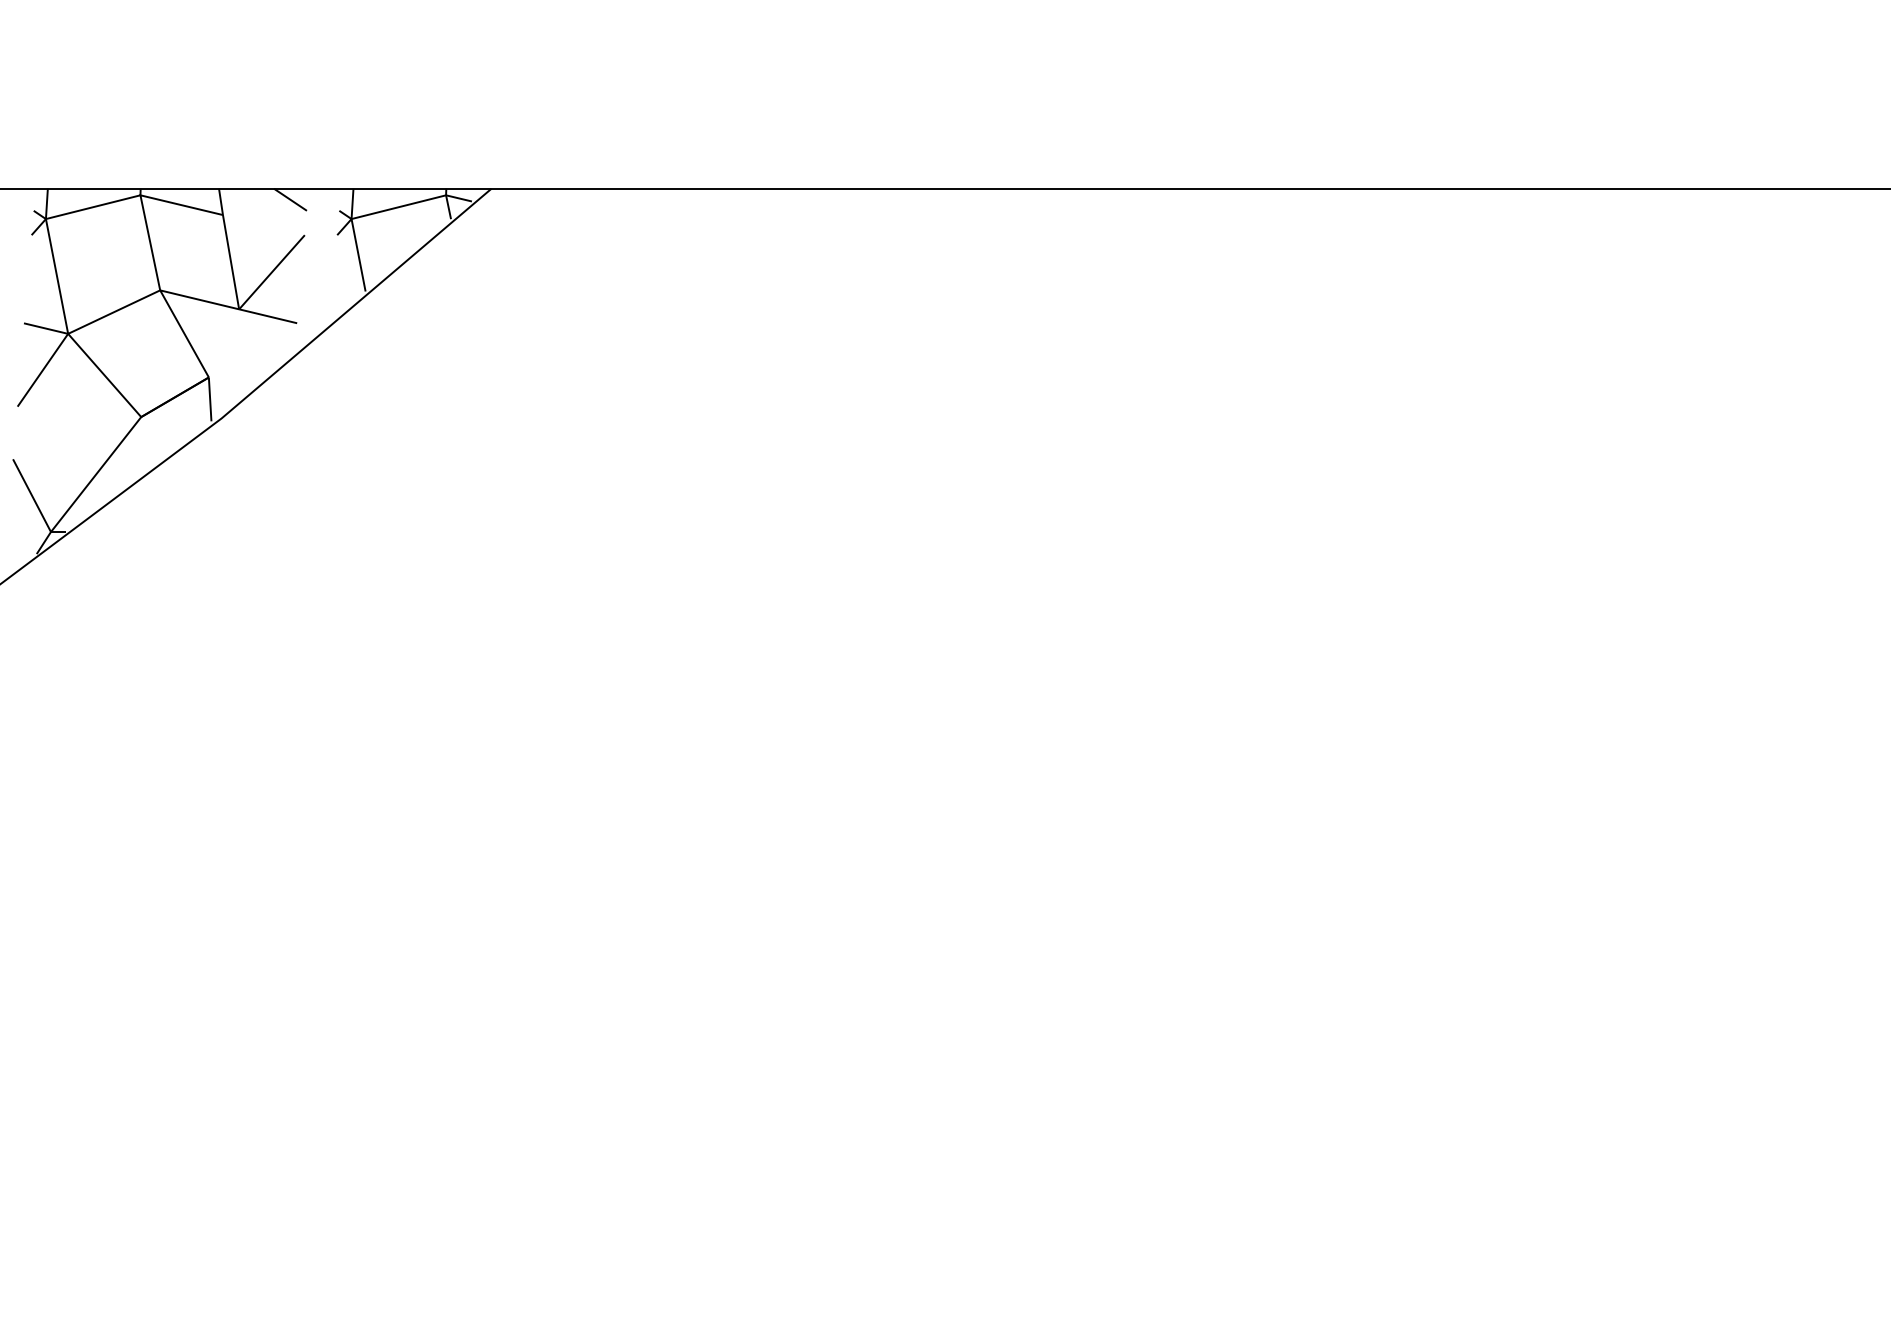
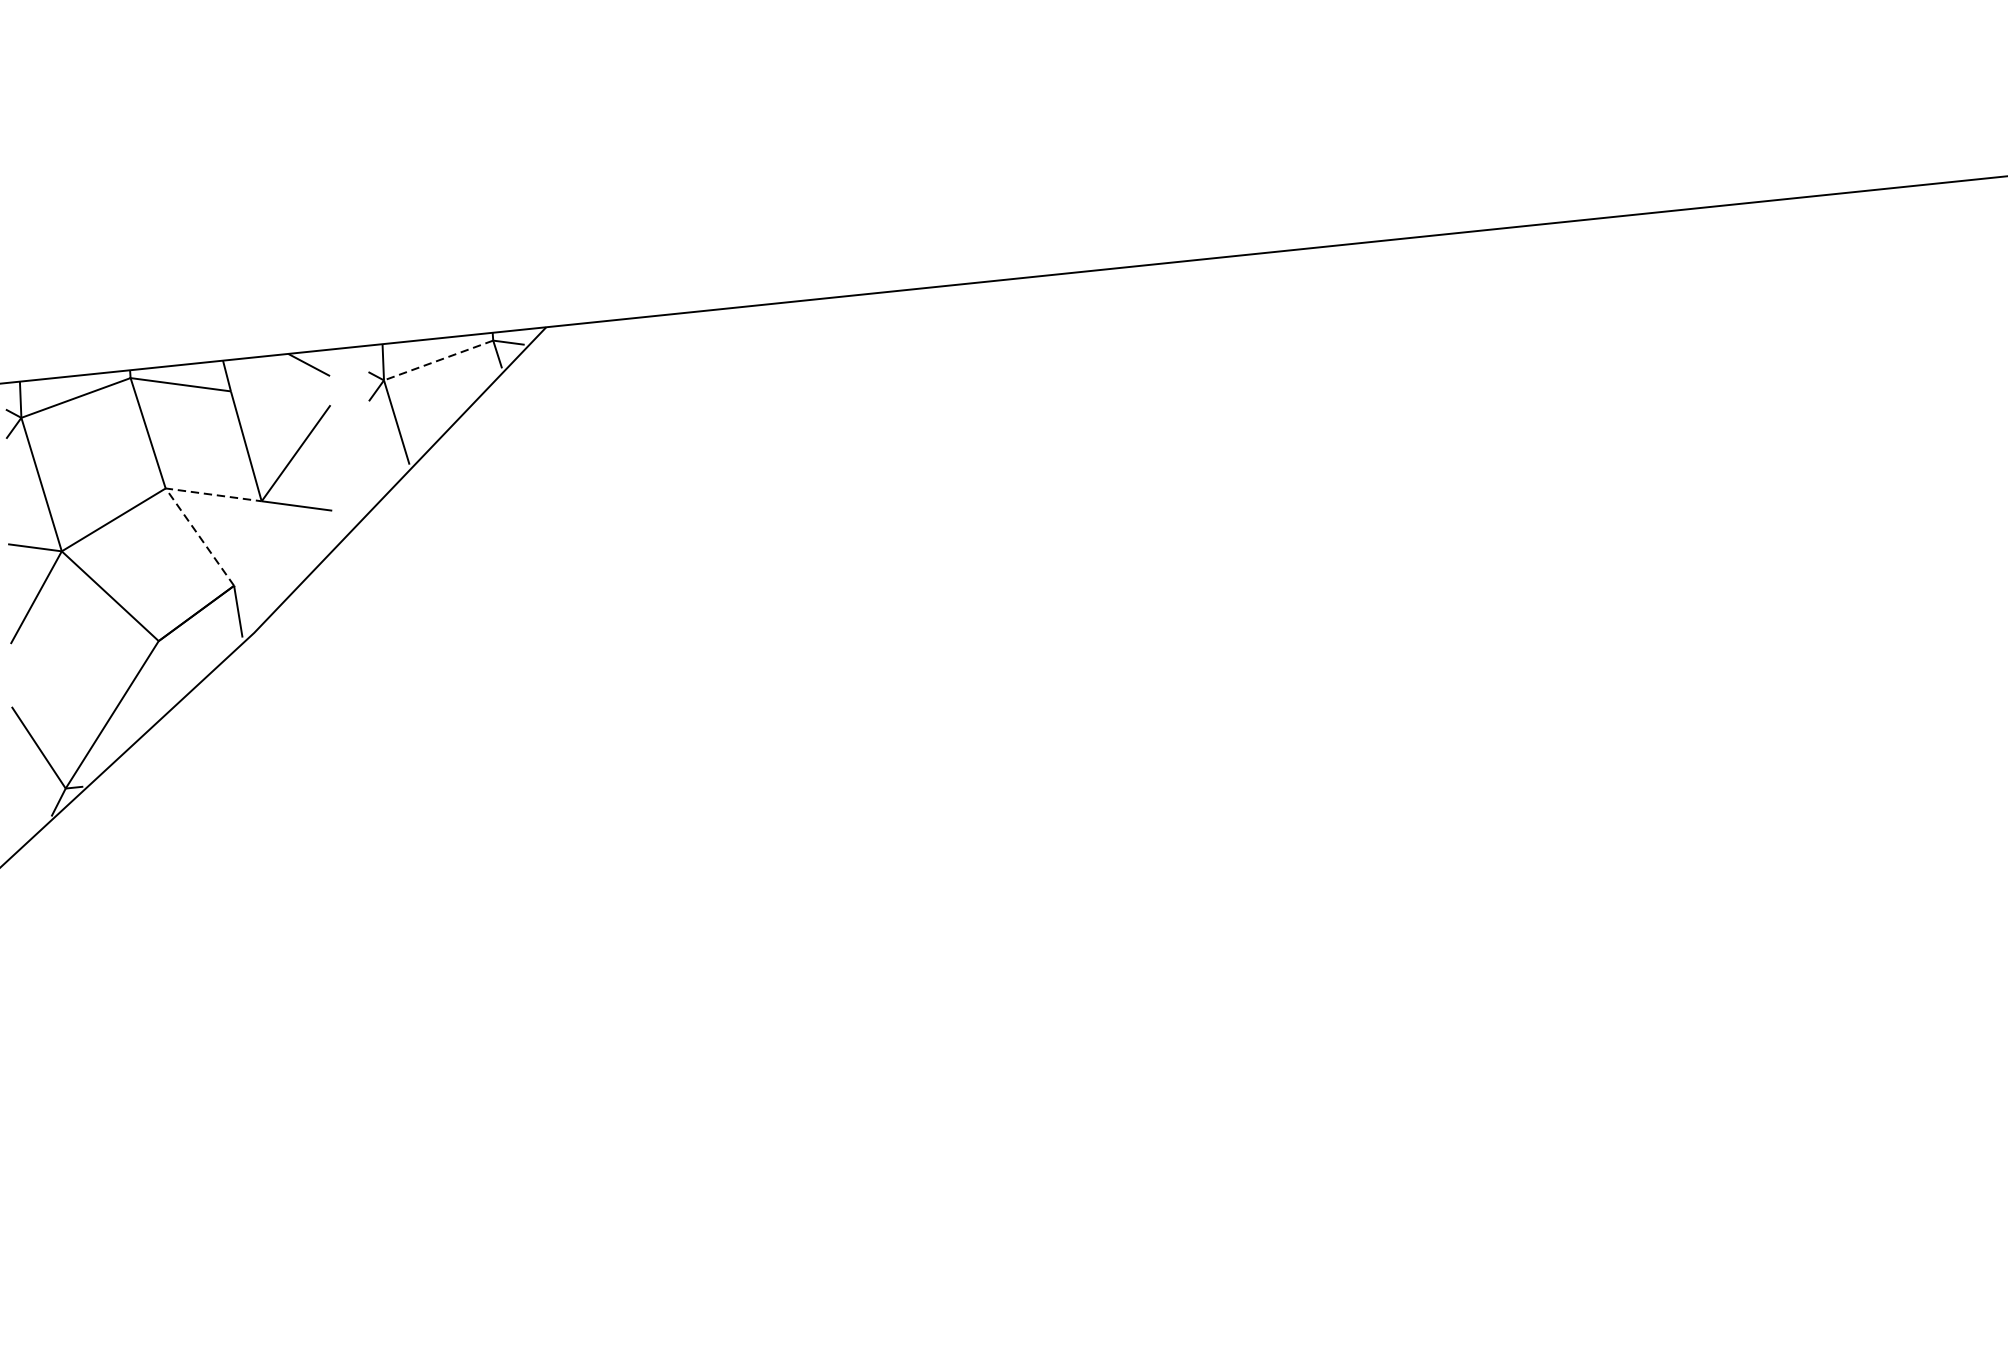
line: (398, 207) -> (438, 360), solid -> dashed
line: (164, 298) -> (171, 497), solid -> dashed

